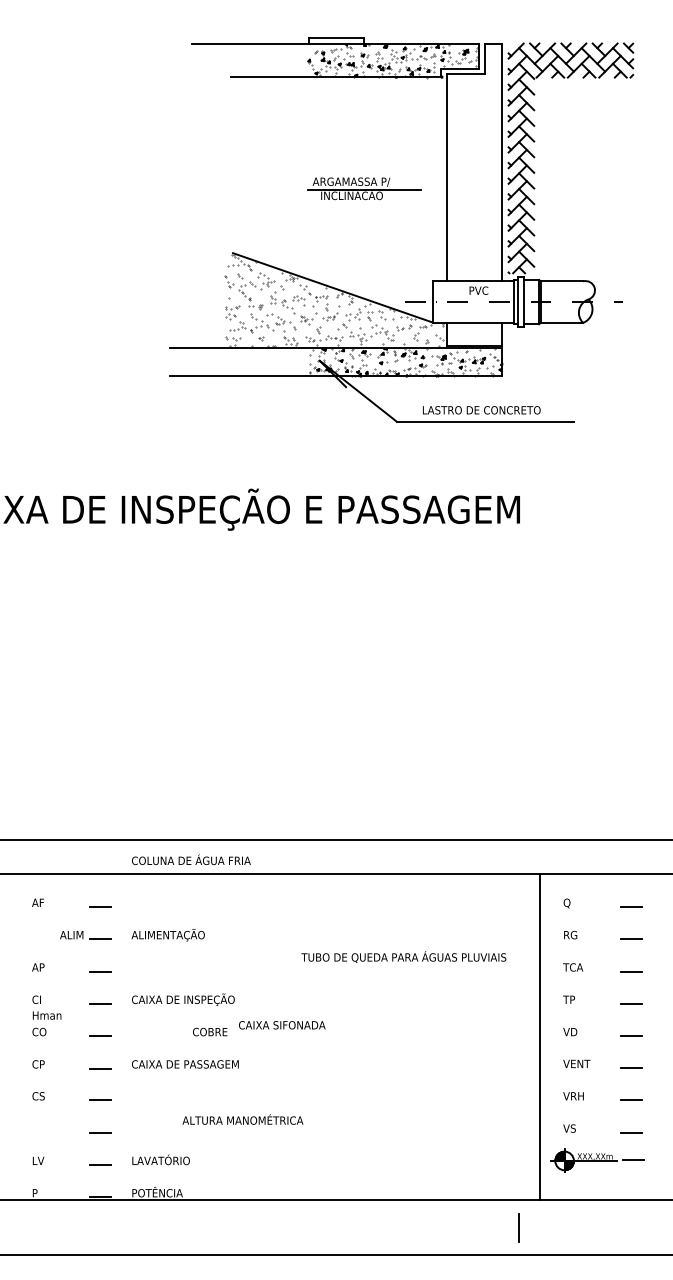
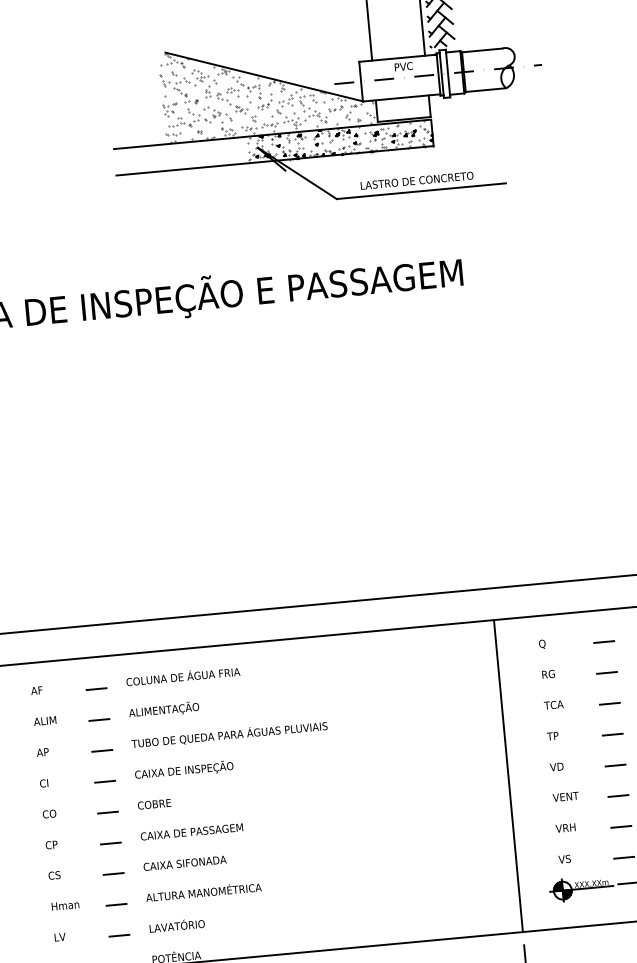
text: (191, 859) -> (183, 675), moved
text: (71, 935) -> (44, 721), moved
text: (403, 956) -> (229, 734), moved
text: (46, 1015) -> (64, 905), moved
text: (282, 1025) -> (185, 863), moved
text: (210, 1031) -> (154, 803), moved
line: (540, 1036) -> (508, 775), moved
text: (242, 1119) -> (203, 891), moved

